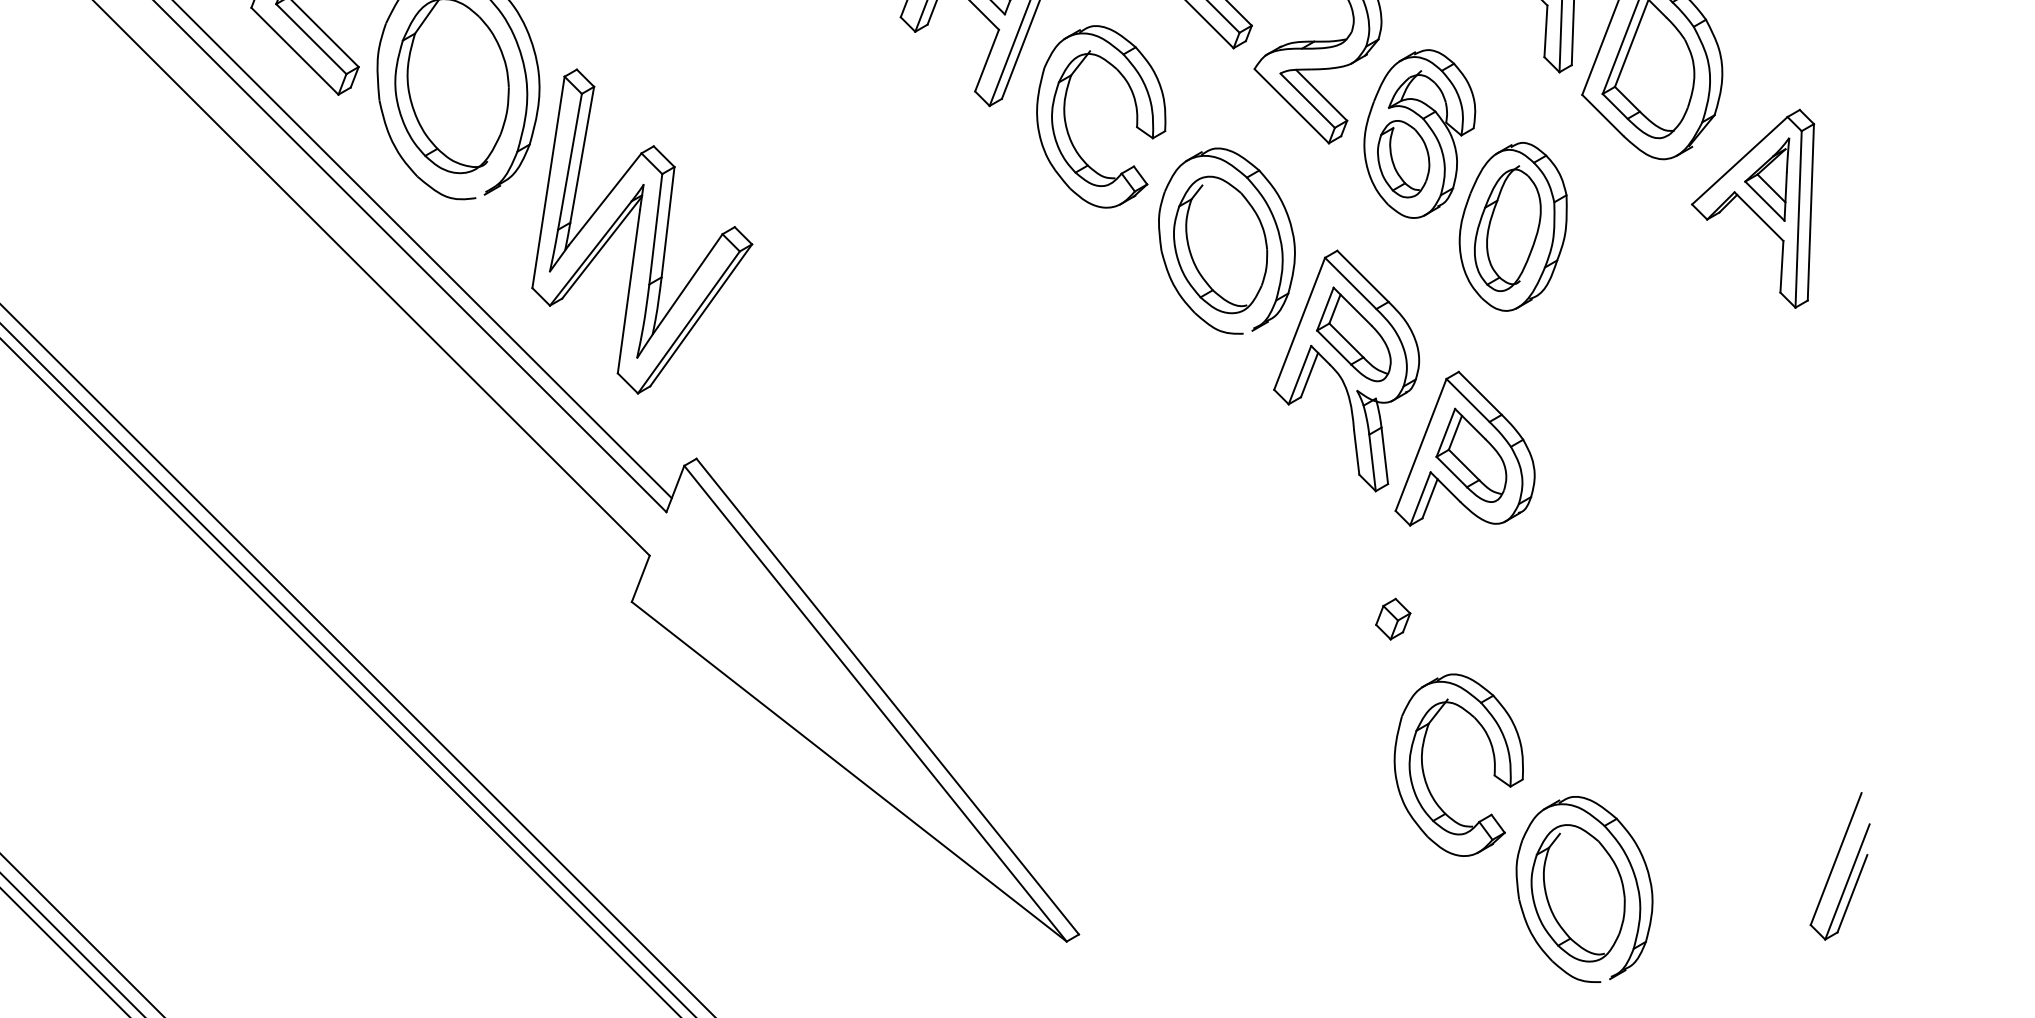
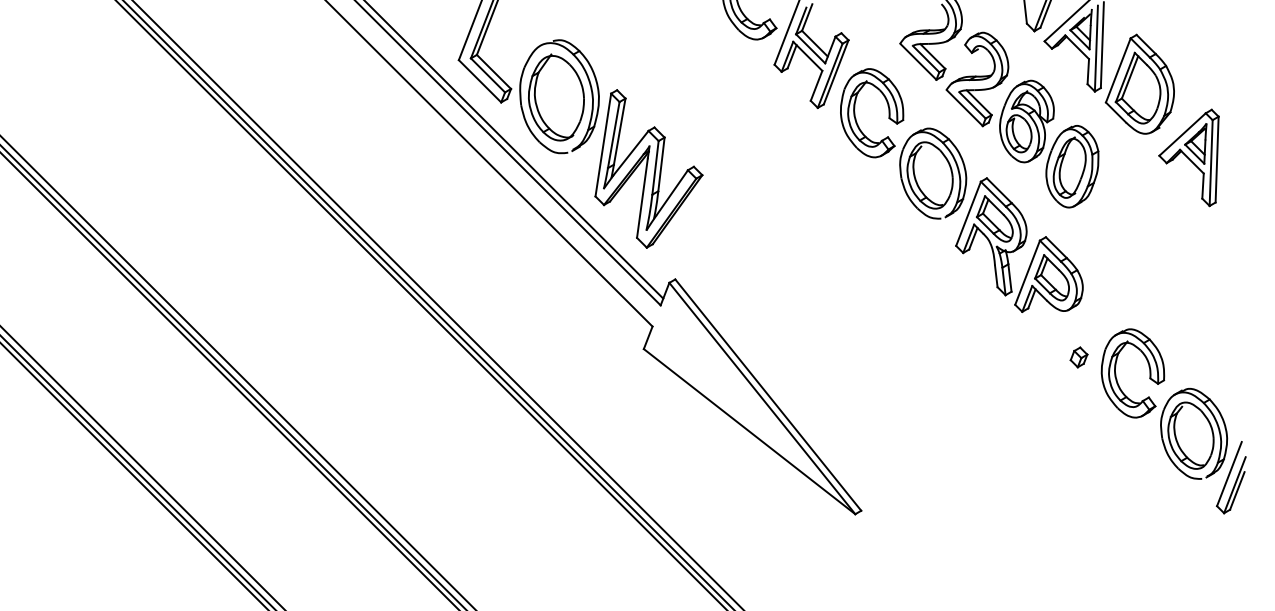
part: (1392, 619) -> (1078, 357), moved
part: (1523, 827) -> (1164, 403), moved

